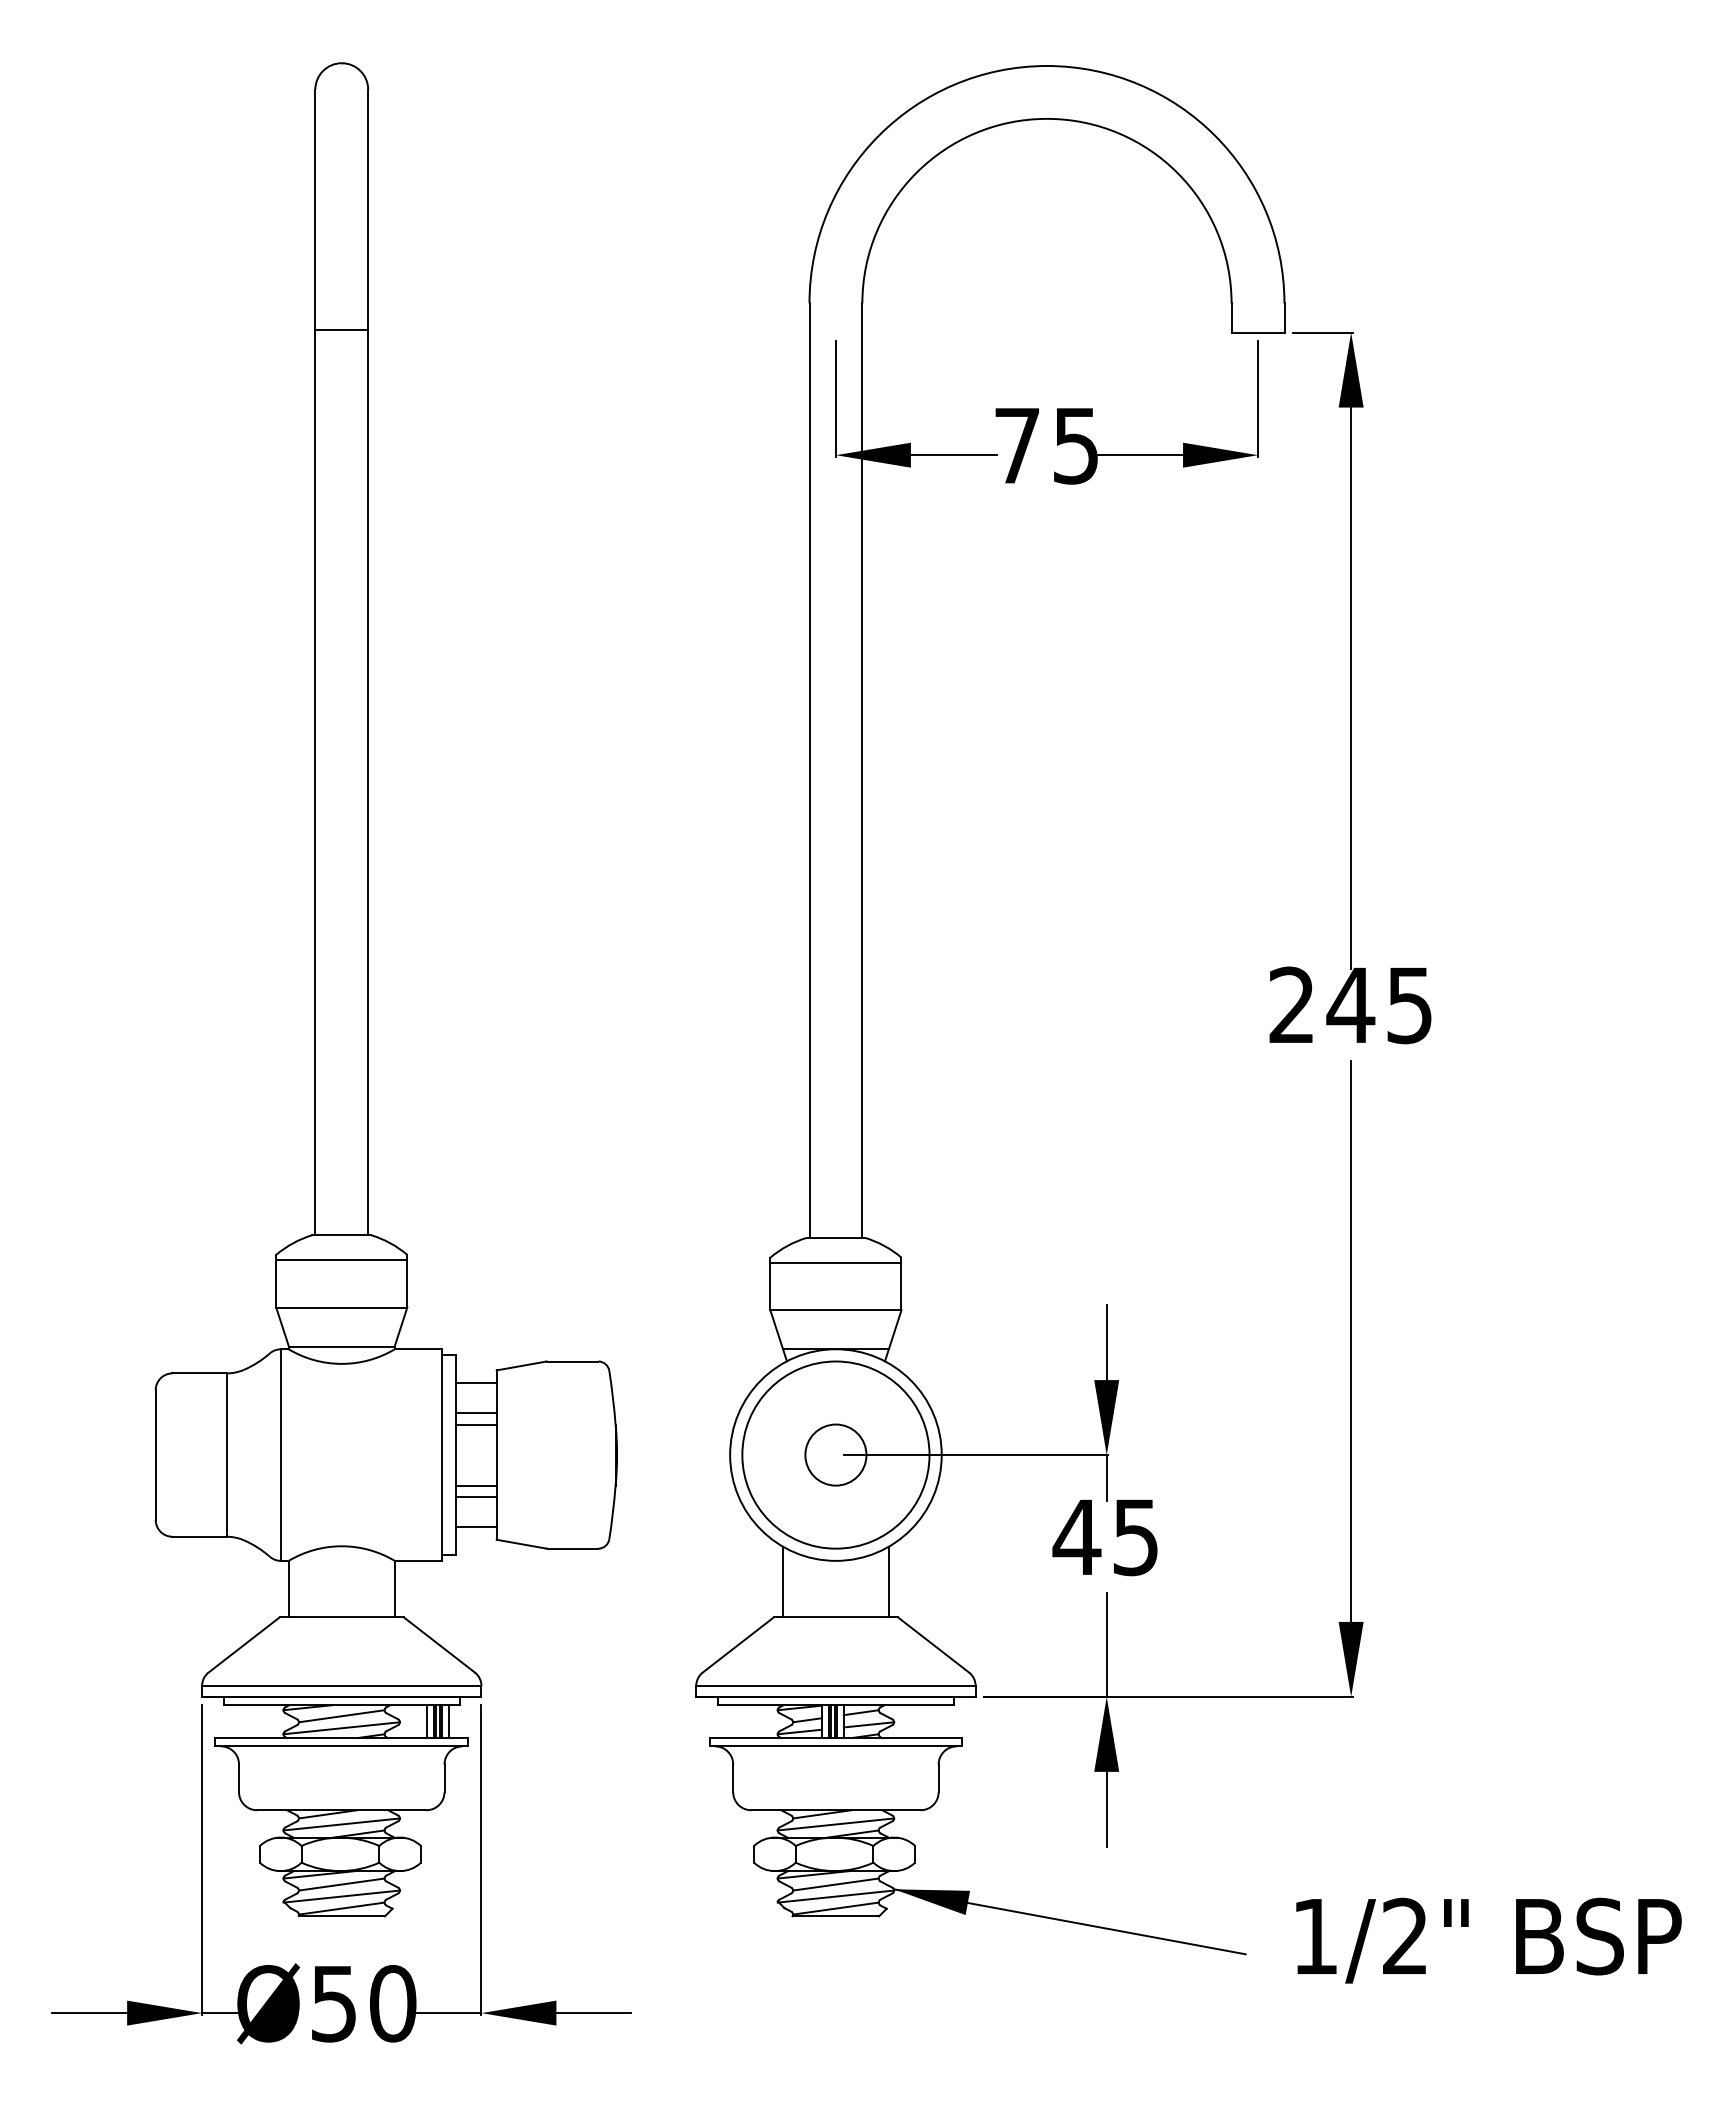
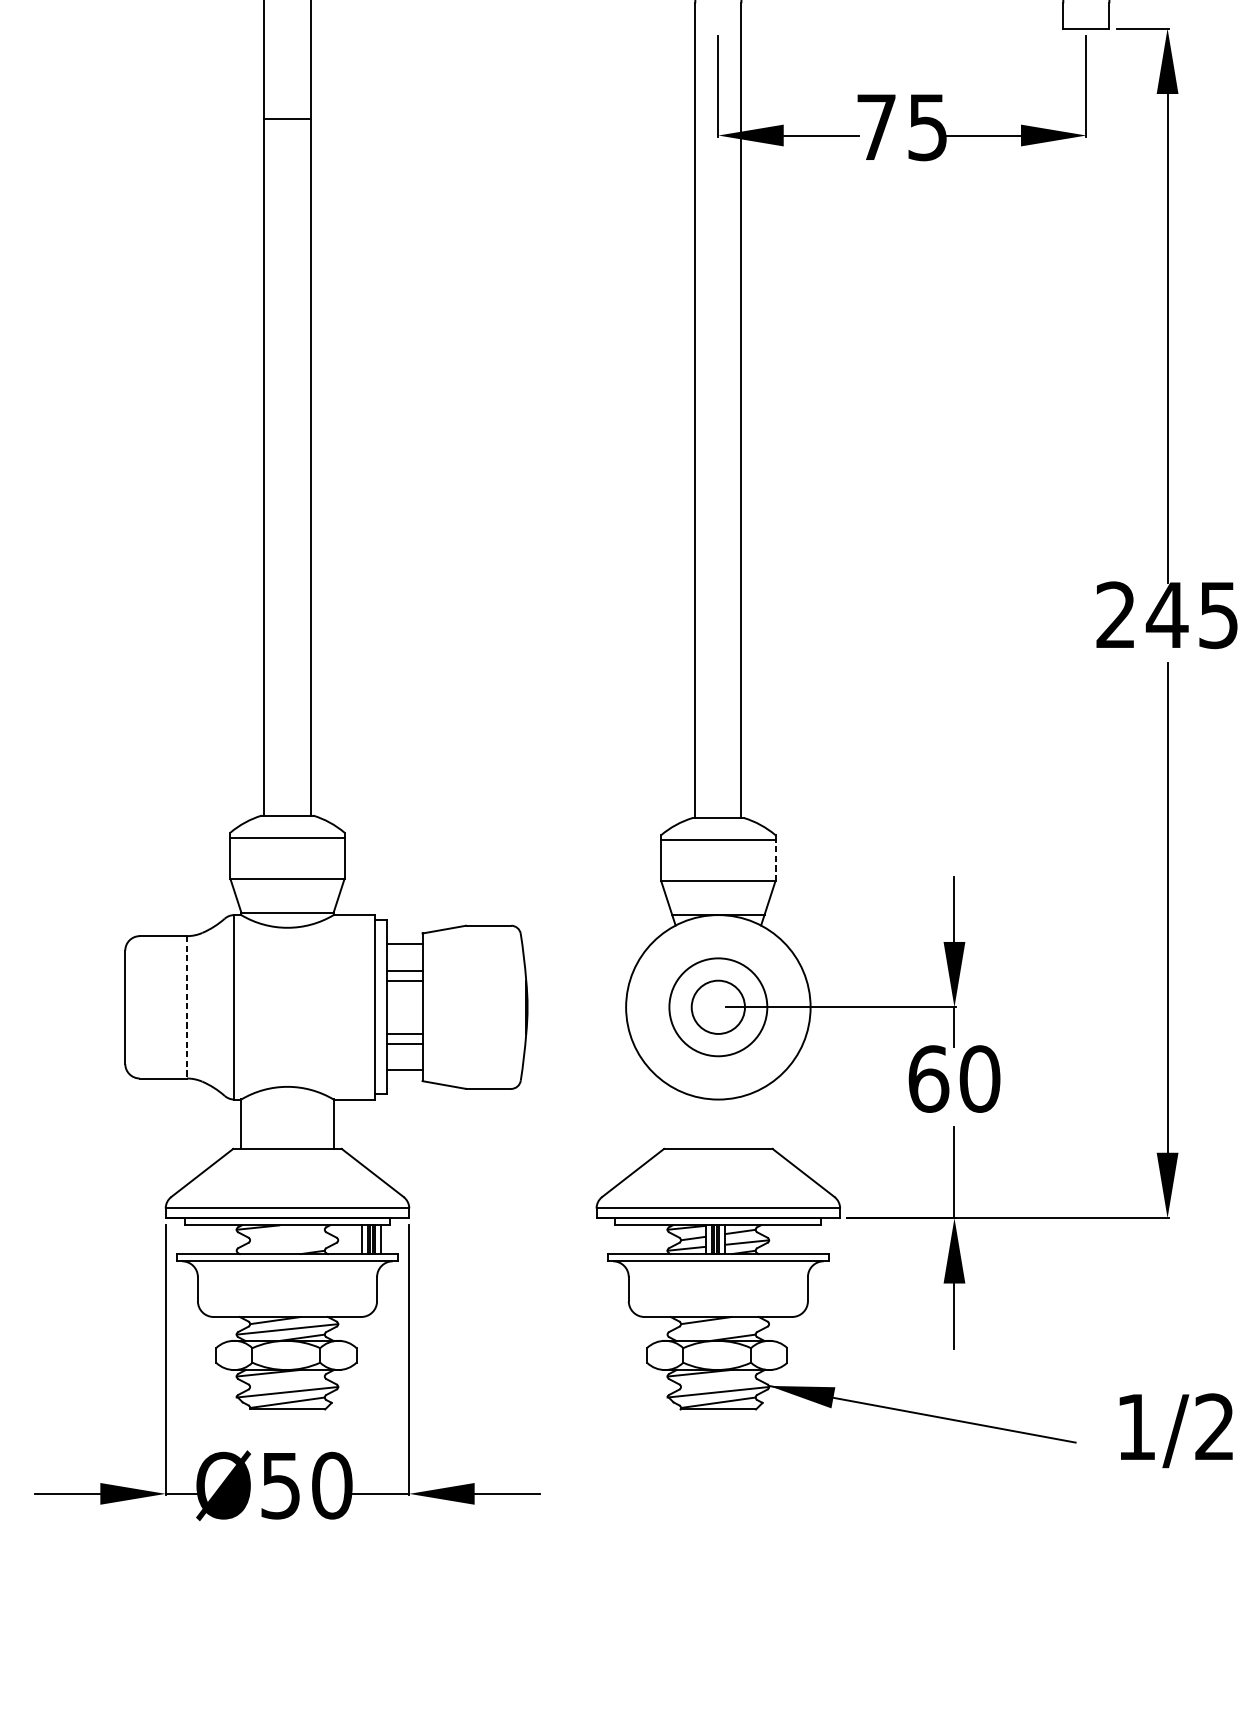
line: (341, 329) -> (287, 118), moved
line: (901, 1286) -> (775, 860), solid -> dashed
circle: (835, 1454) -> (717, 1006), size x0.6
line: (226, 1455) -> (186, 1007), solid -> dashed
text: (1105, 1537) -> (953, 1079), 45 -> 60
line: (783, 1581) -> (672, 1117), removed
line: (888, 1581) -> (764, 1117), removed
line: (341, 1716) -> (287, 1235), removed
line: (341, 1728) -> (287, 1245), removed
line: (835, 1824) -> (717, 1329), removed
line: (341, 1884) -> (287, 1381), removed
line: (835, 1884) -> (717, 1381), removed

